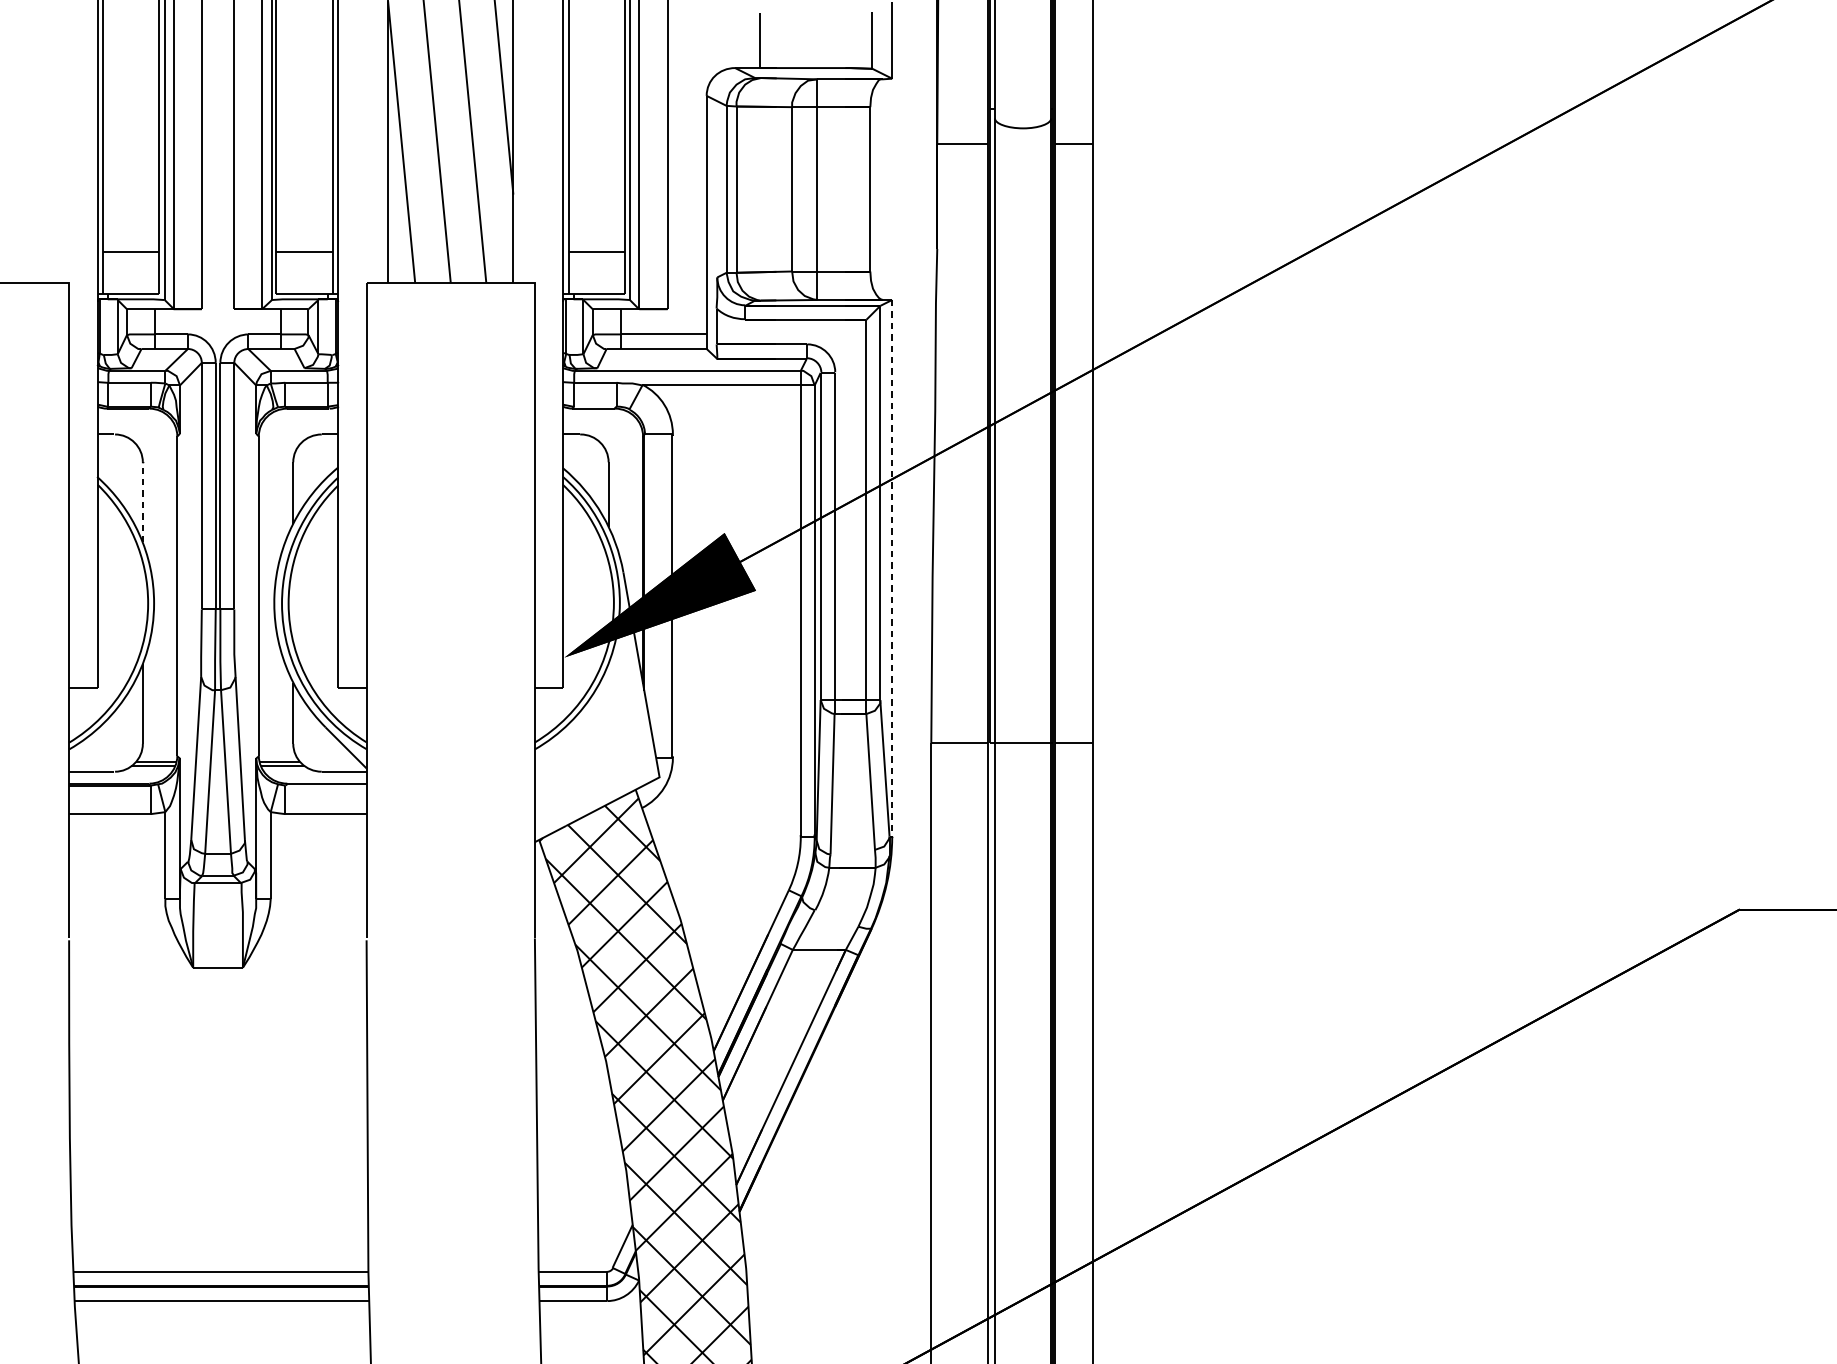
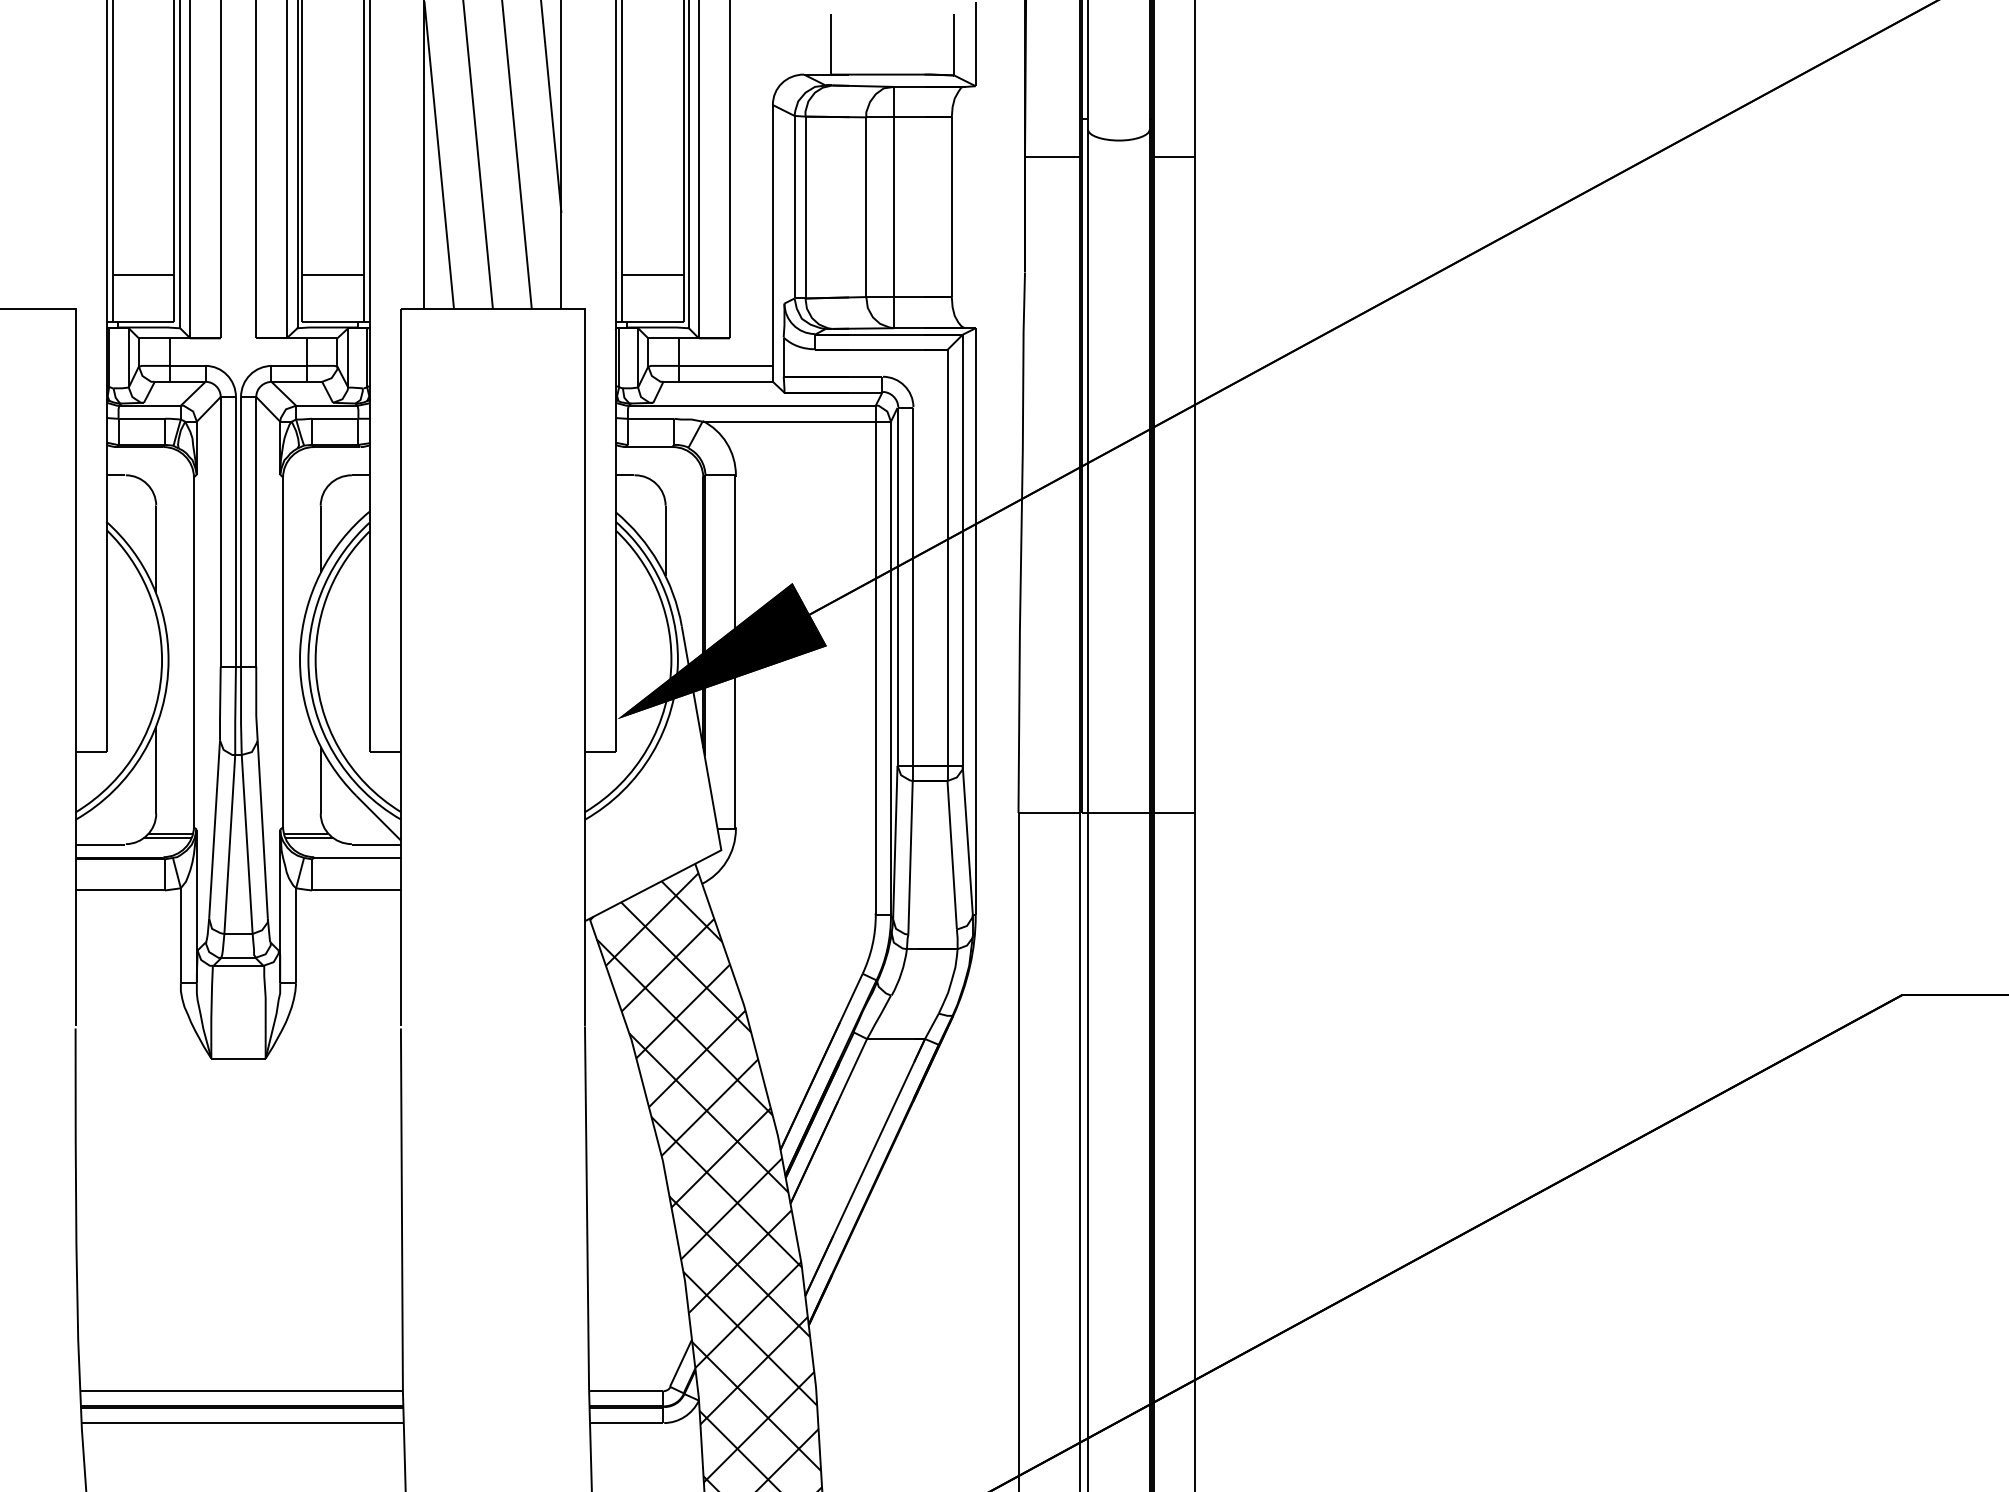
line: (143, 501) -> (156, 548), dashed -> solid
line: (891, 569) -> (975, 622), dashed -> solid

